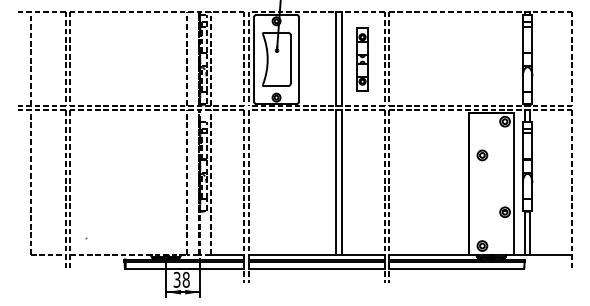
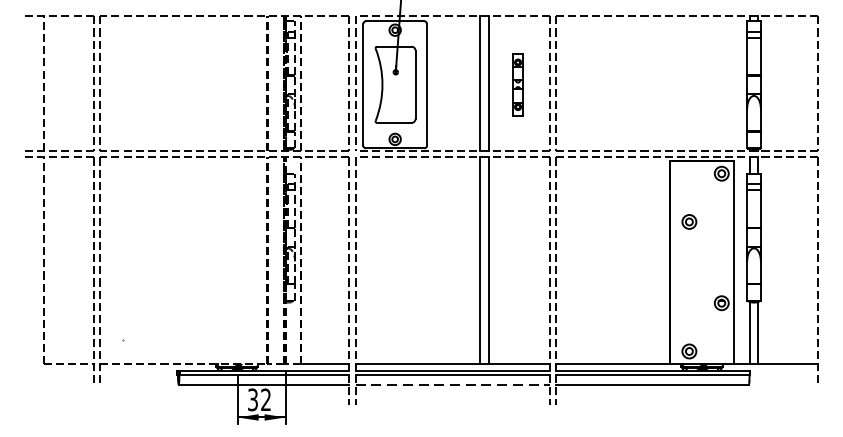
part: (362, 59) -> (517, 84), size x0.7
line: (316, 269) -> (452, 385), solid -> dashed
text: (185, 279) -> (264, 399), 38 -> 32

